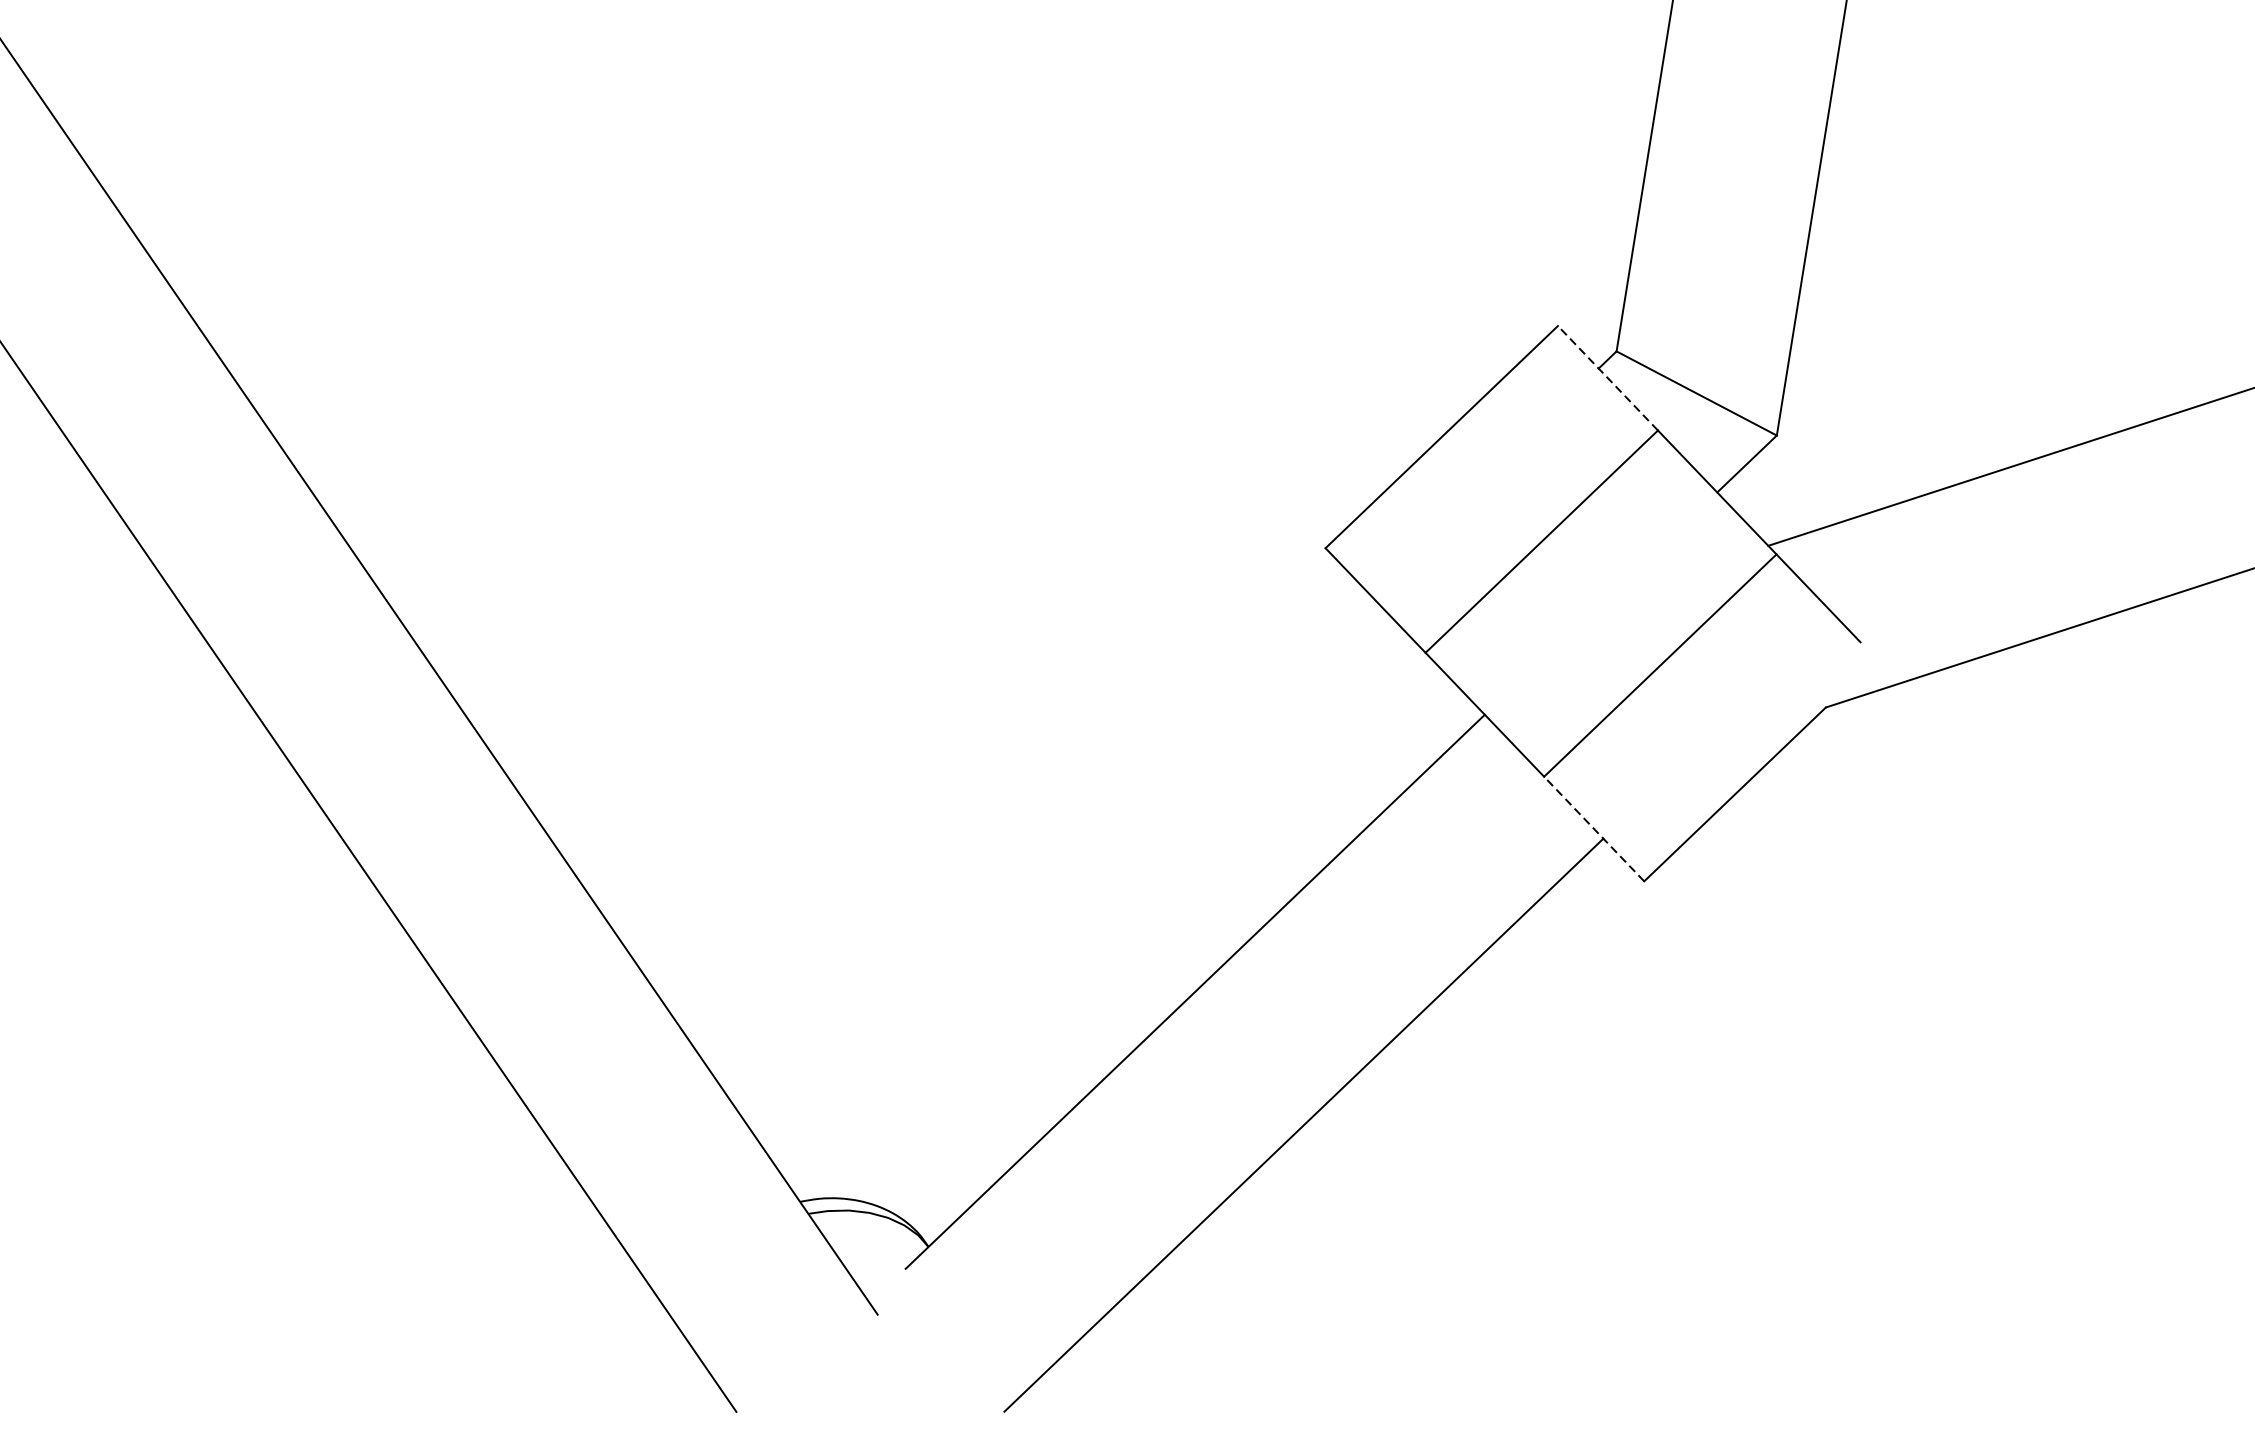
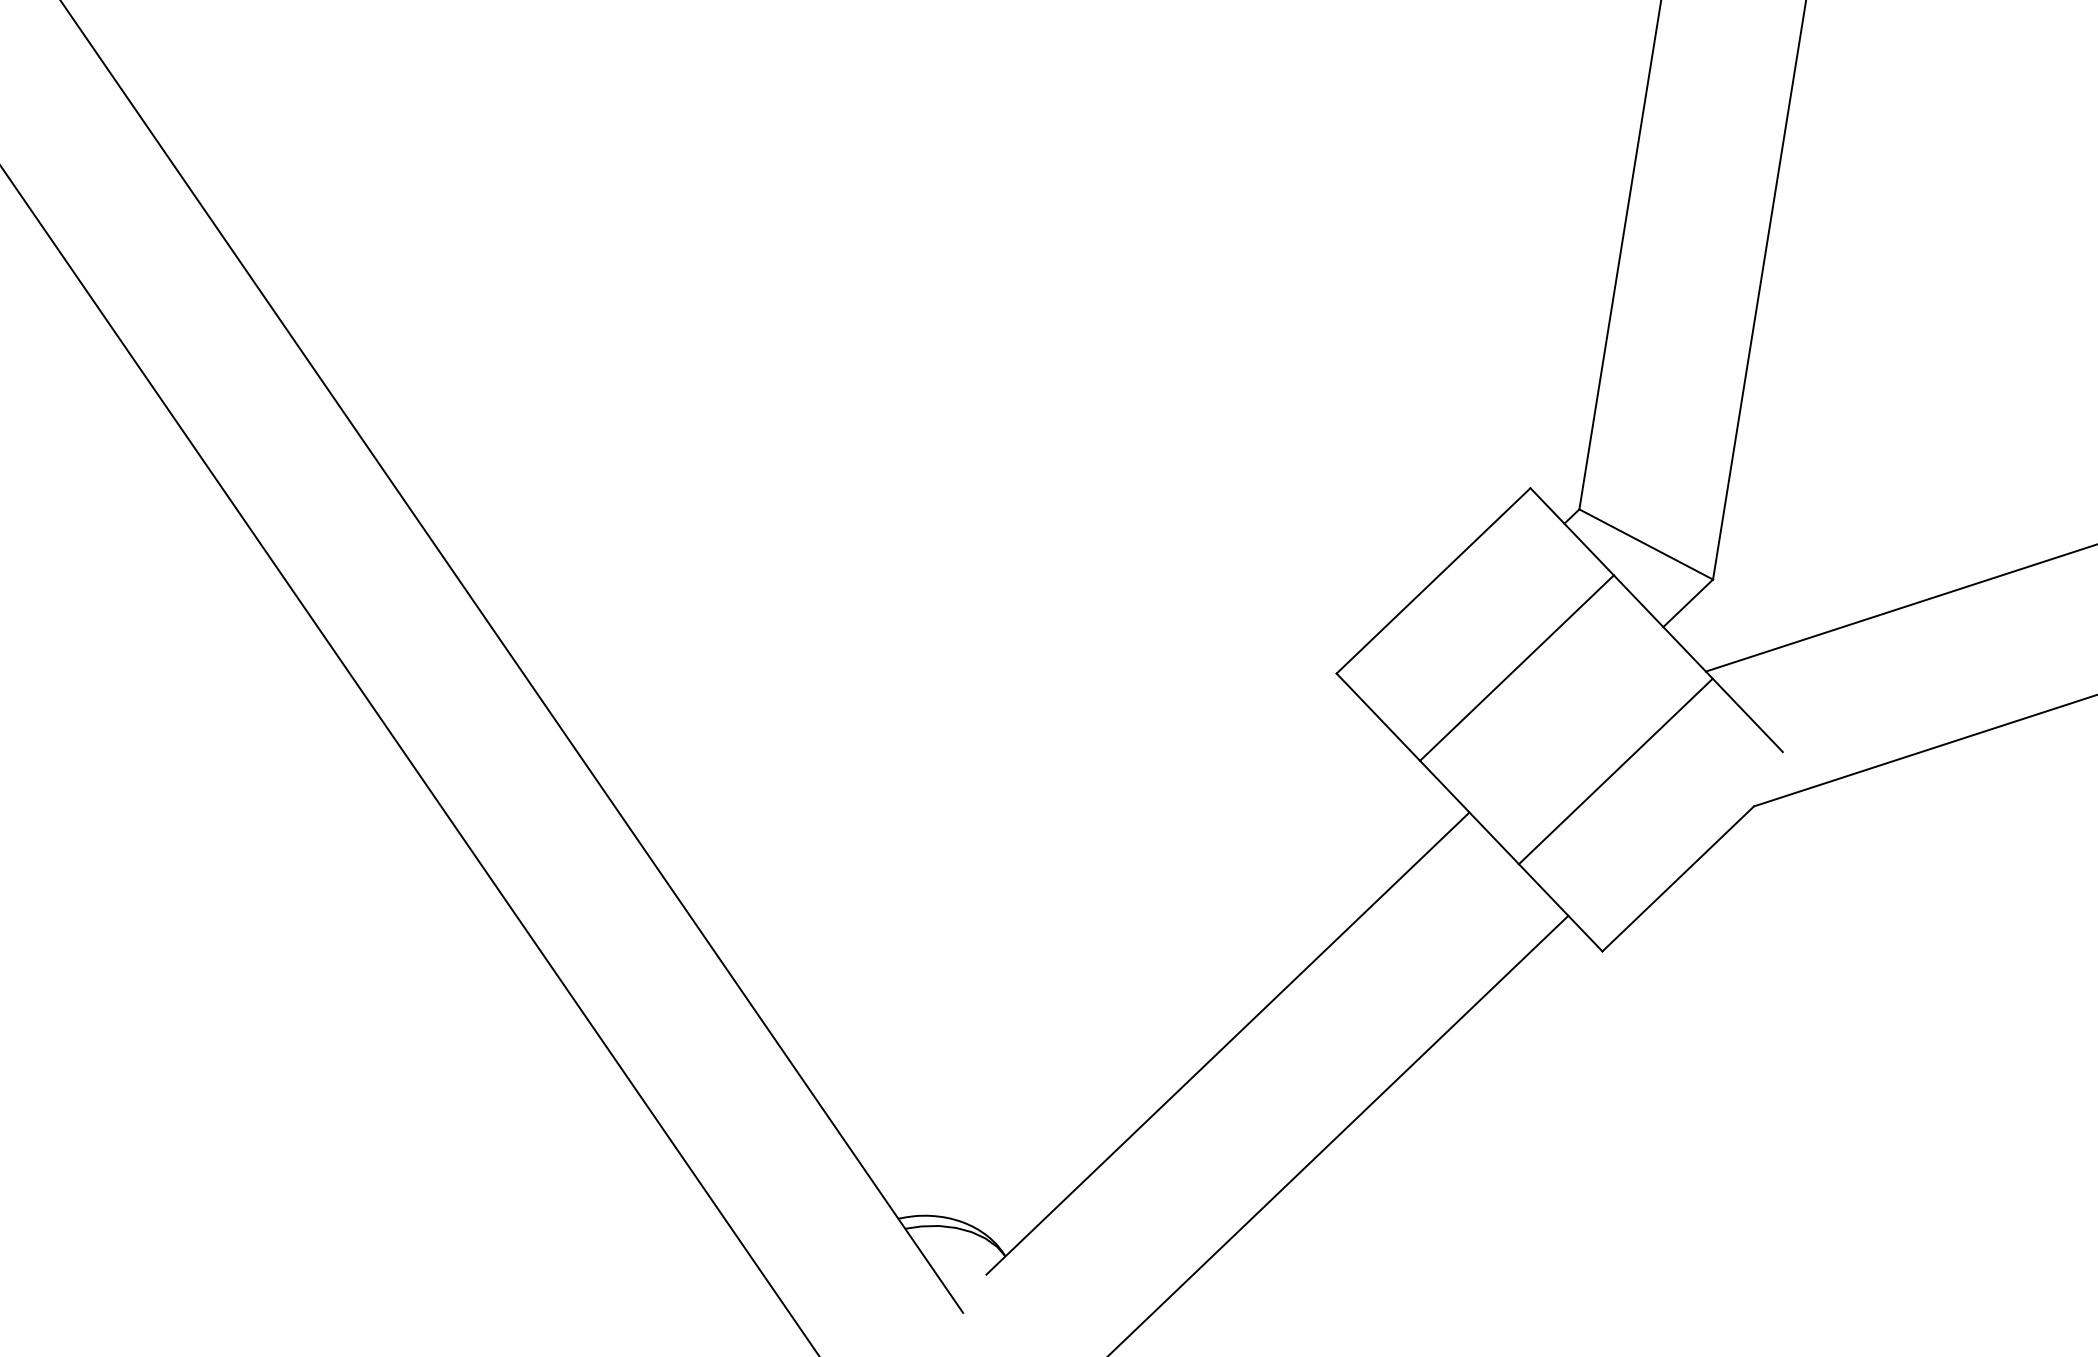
line: (1607, 377) -> (1571, 531), dashed -> solid
line: (1593, 828) -> (1560, 907), dashed -> solid

